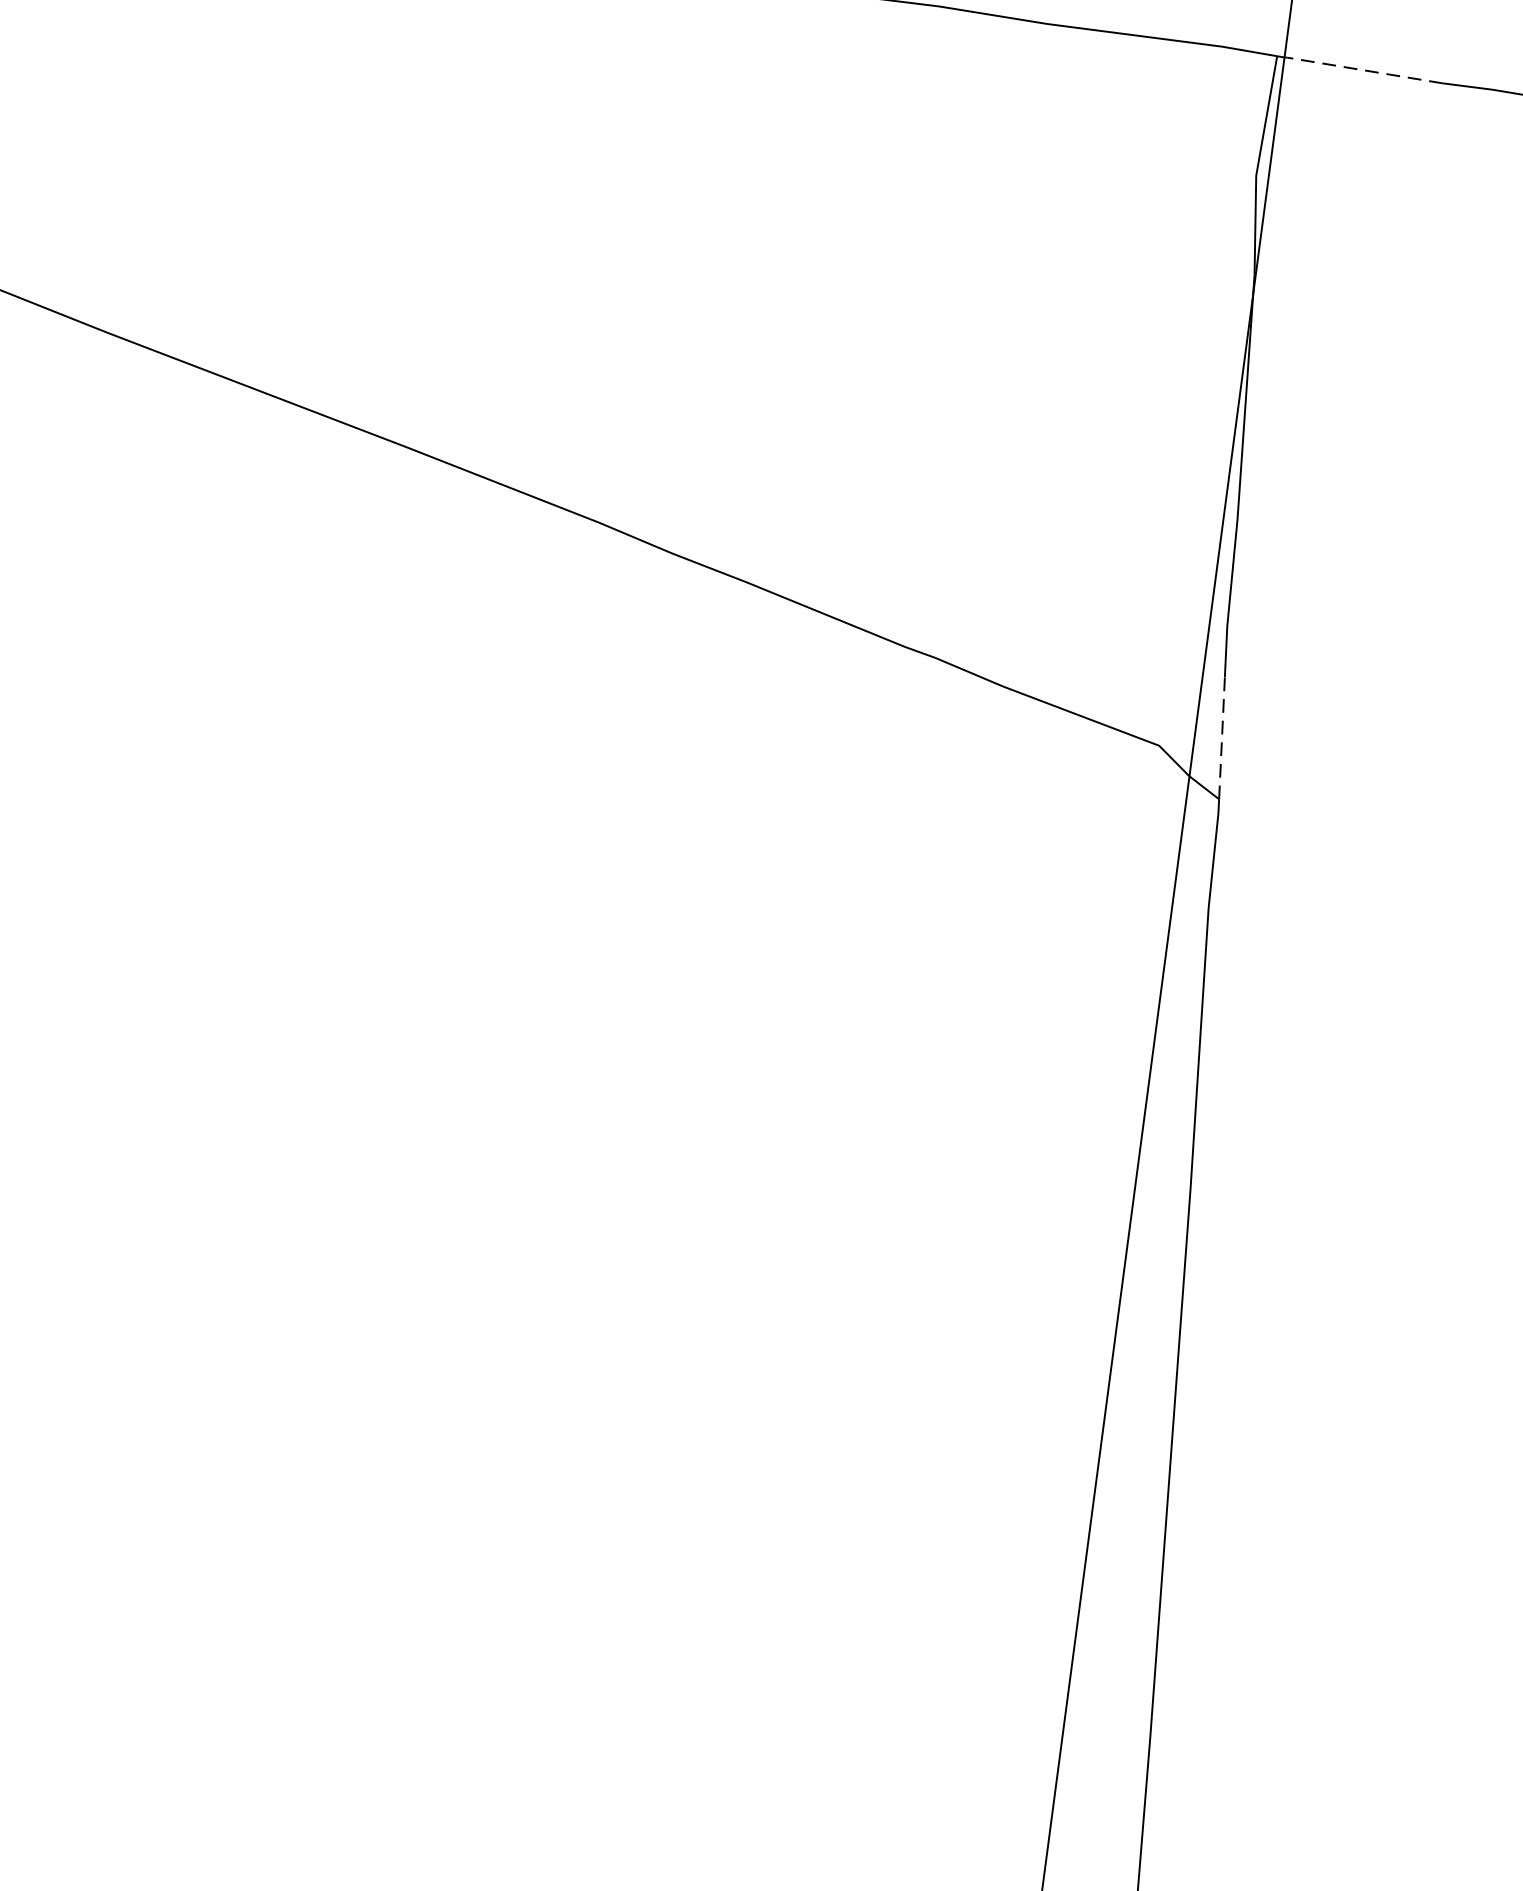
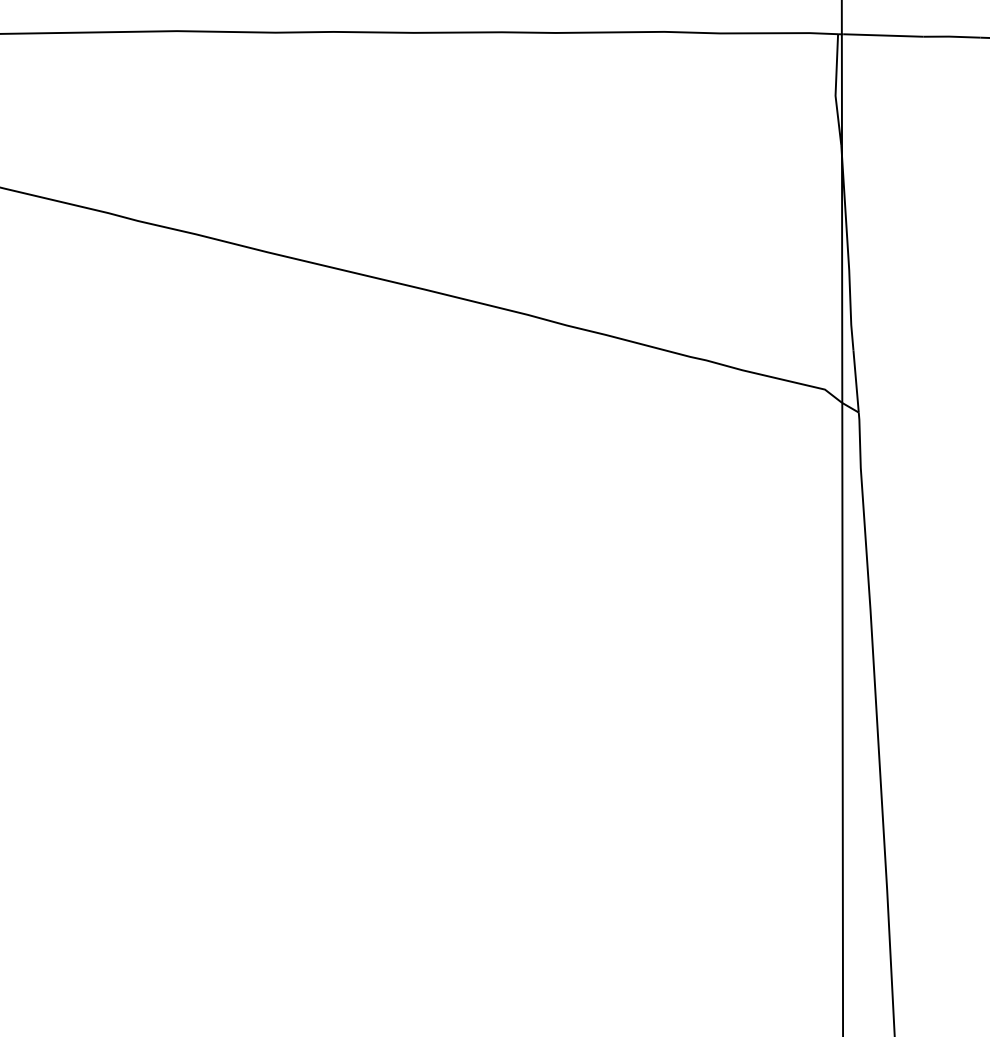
line: (1363, 70) -> (882, 35), dashed -> solid
line: (1222, 738) -> (856, 381), dashed -> solid

